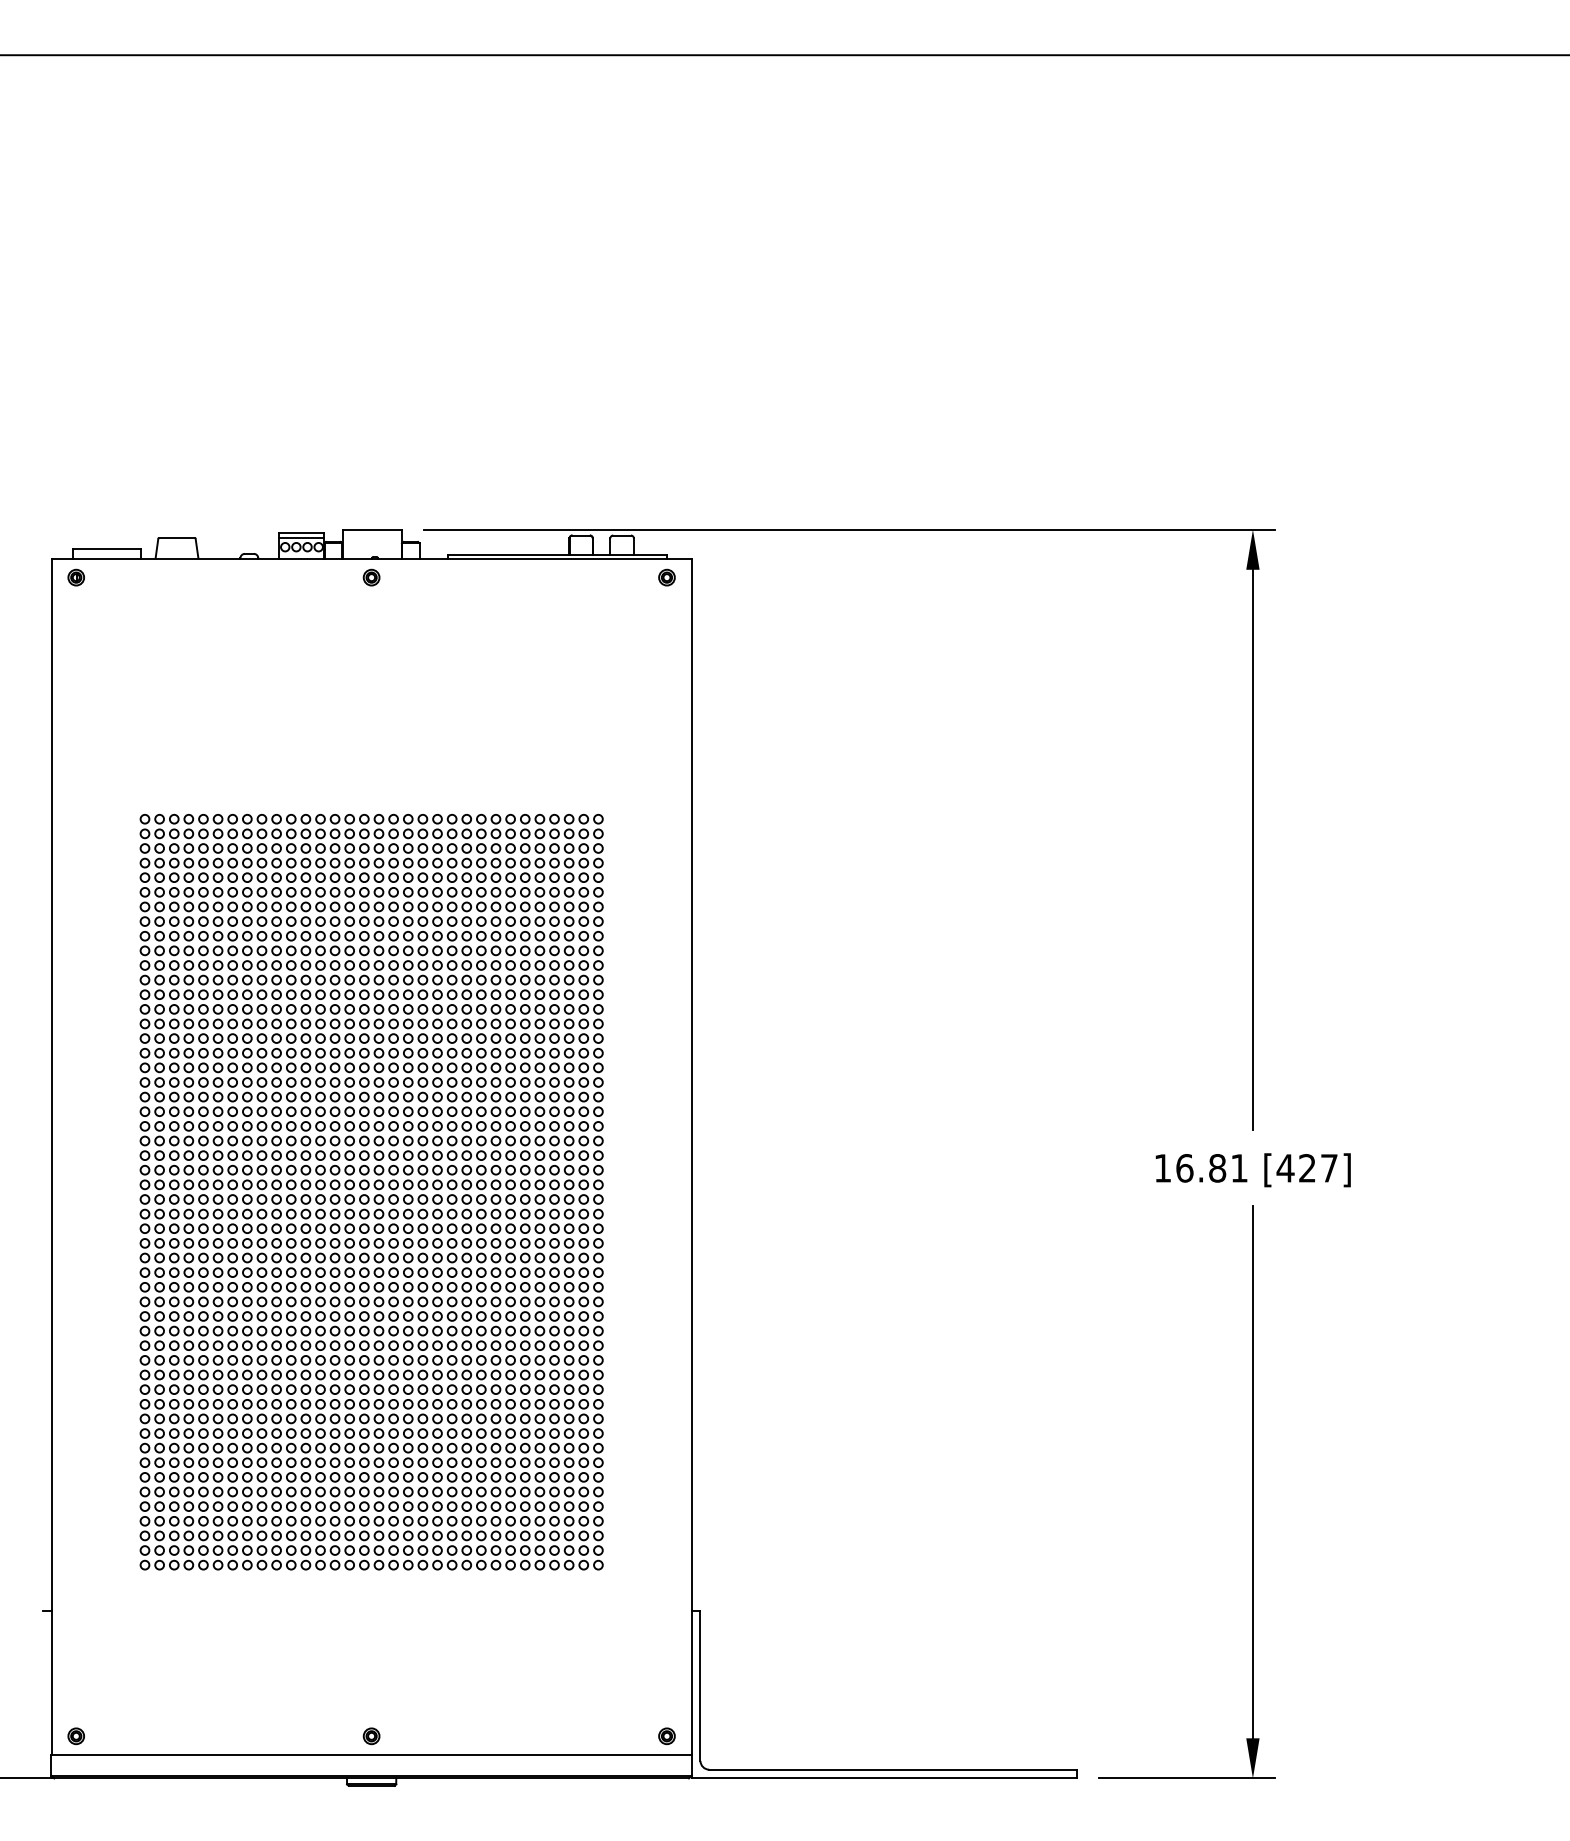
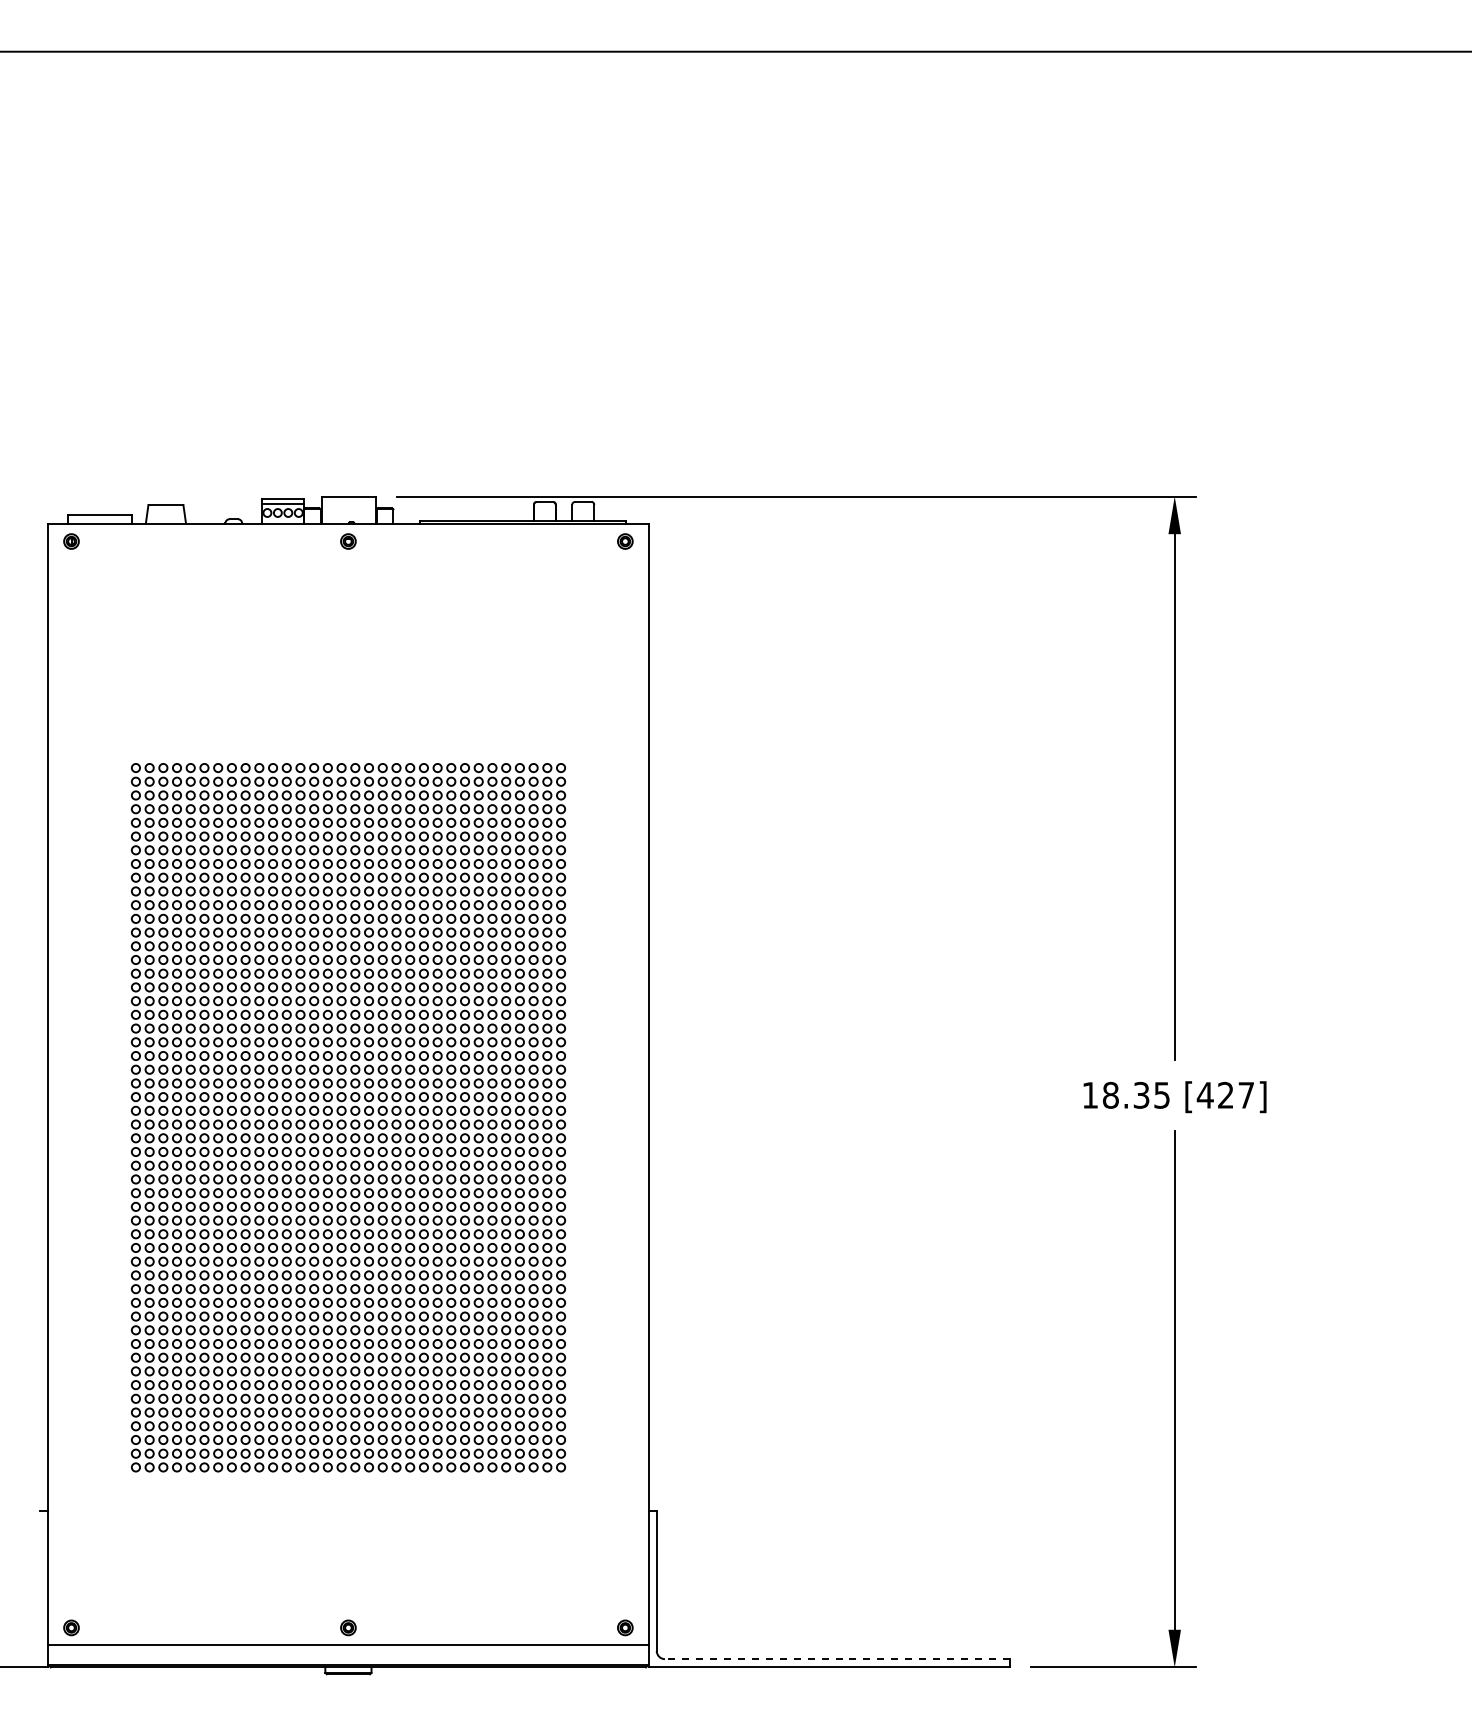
text: (1211, 1168) -> (1135, 1095), 16.81 -> 18.35
line: (893, 1769) -> (837, 1659), solid -> dashed

